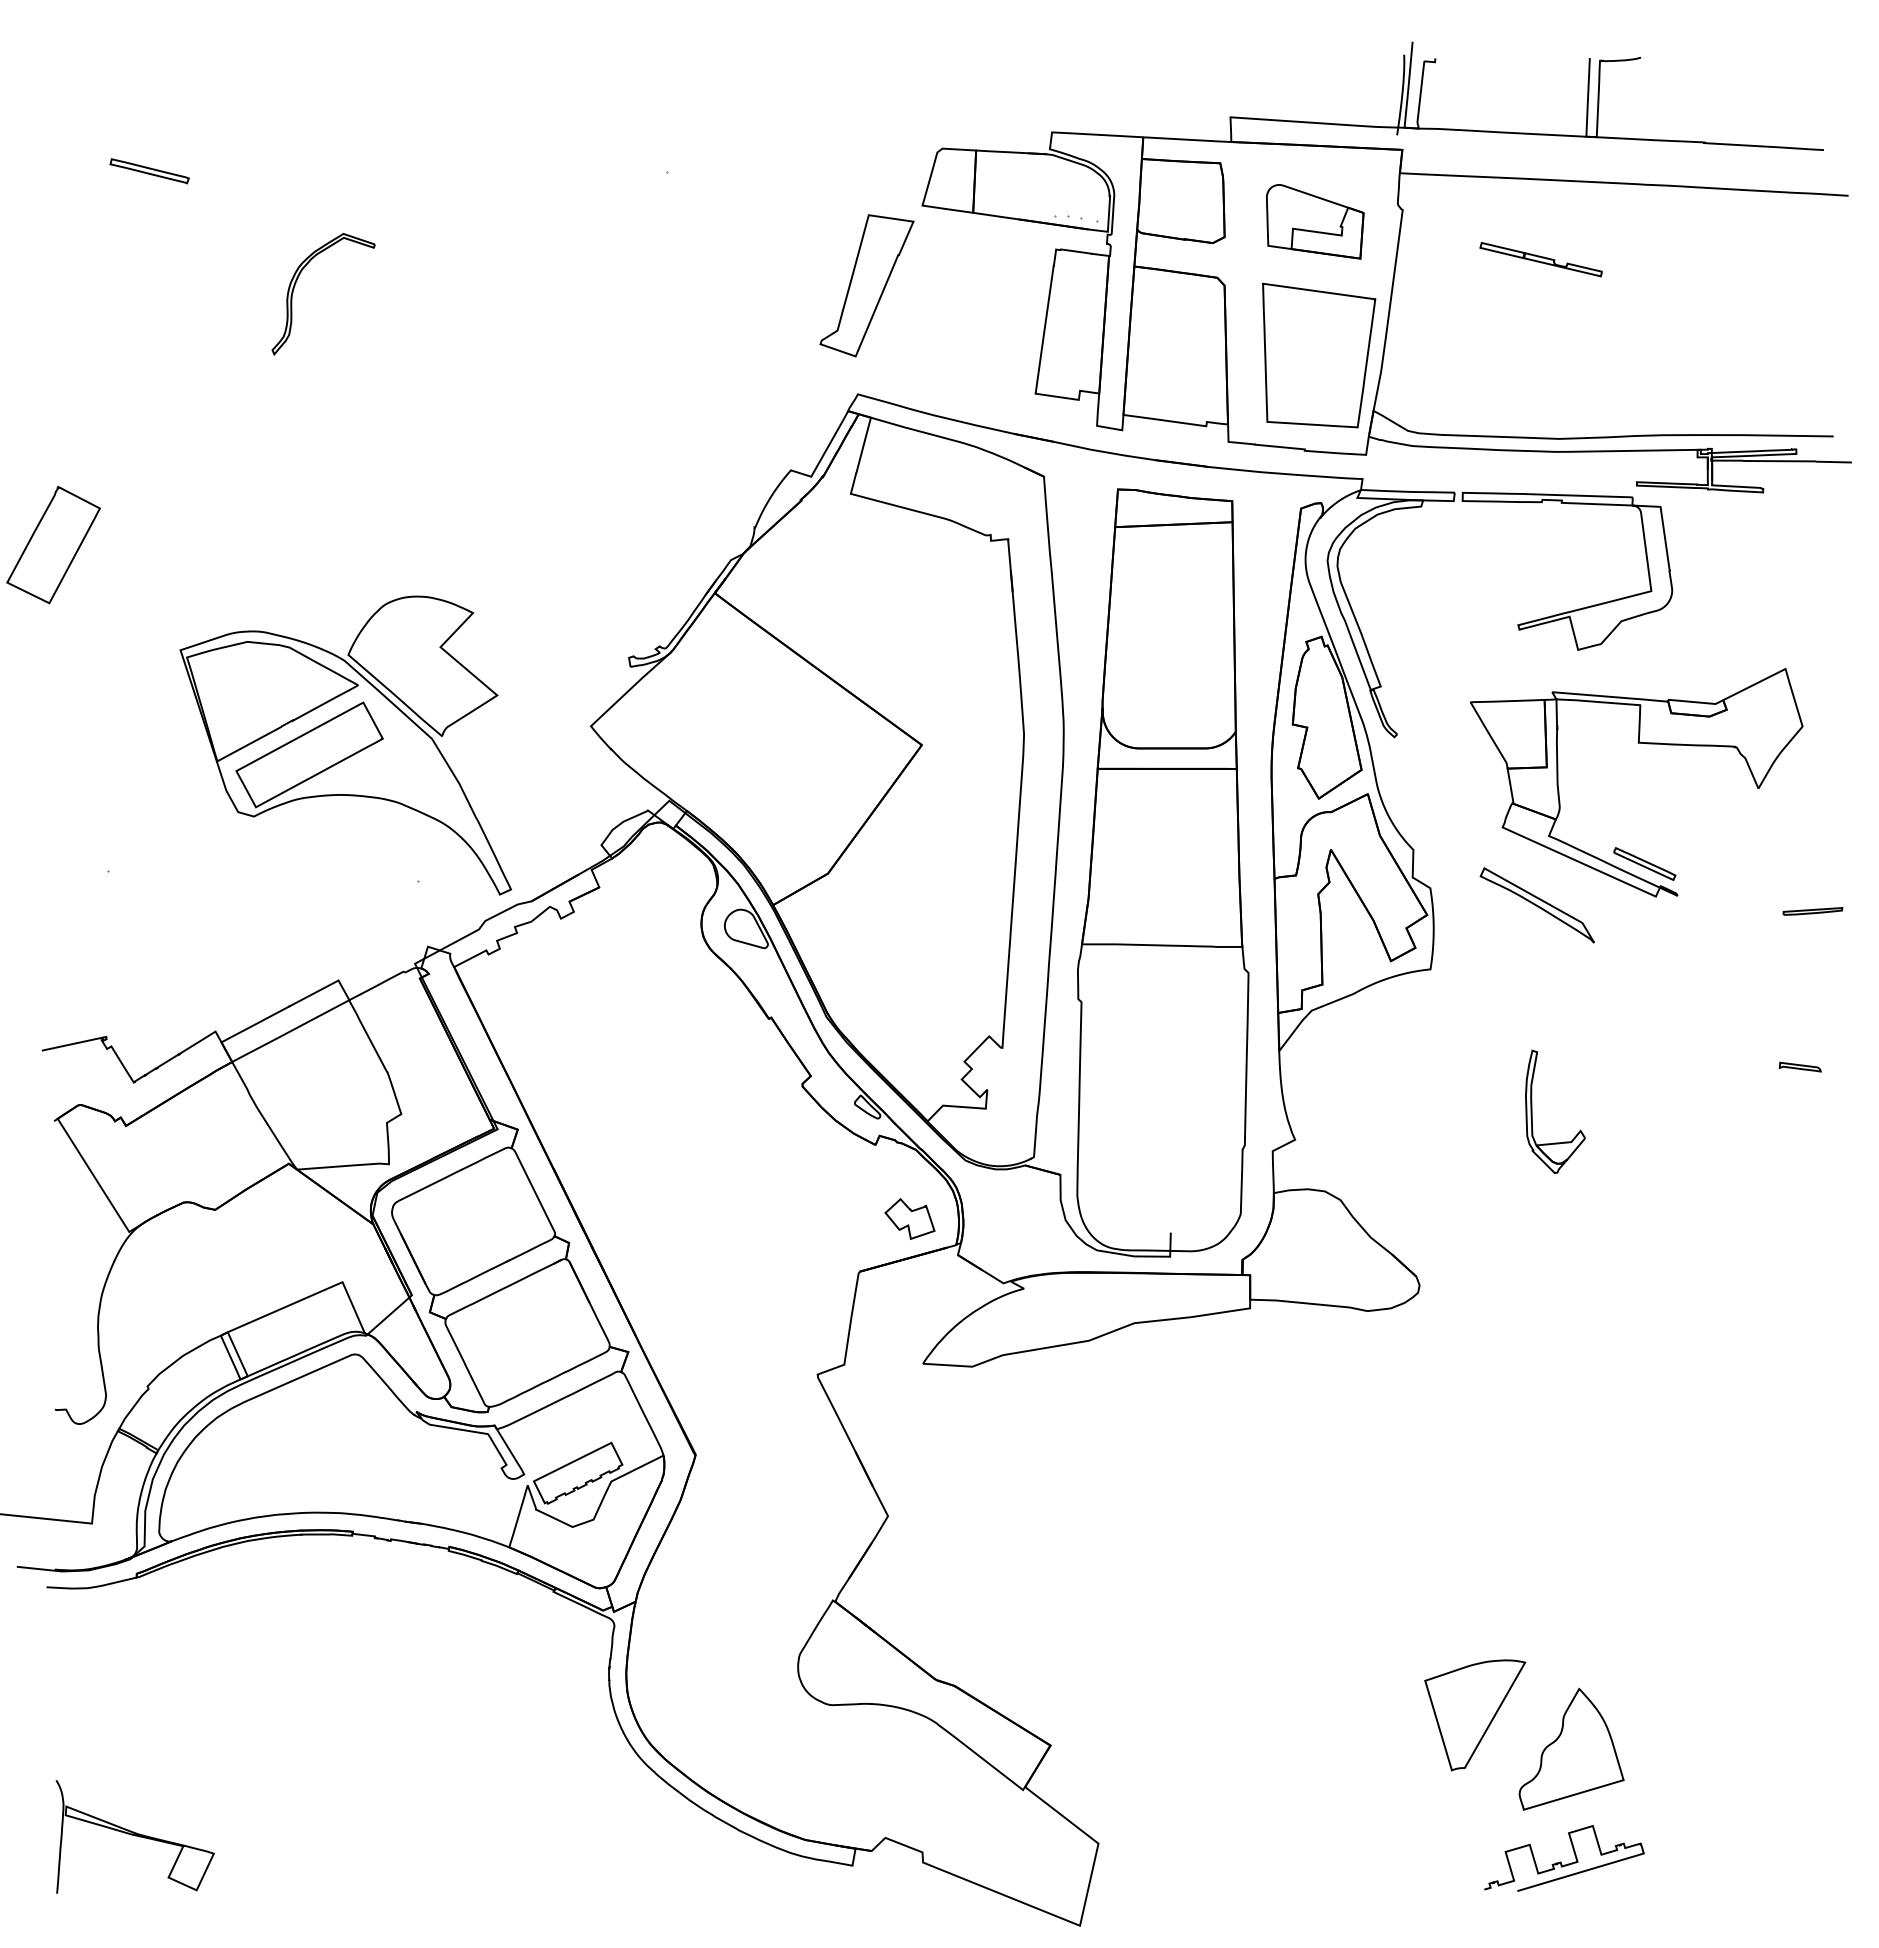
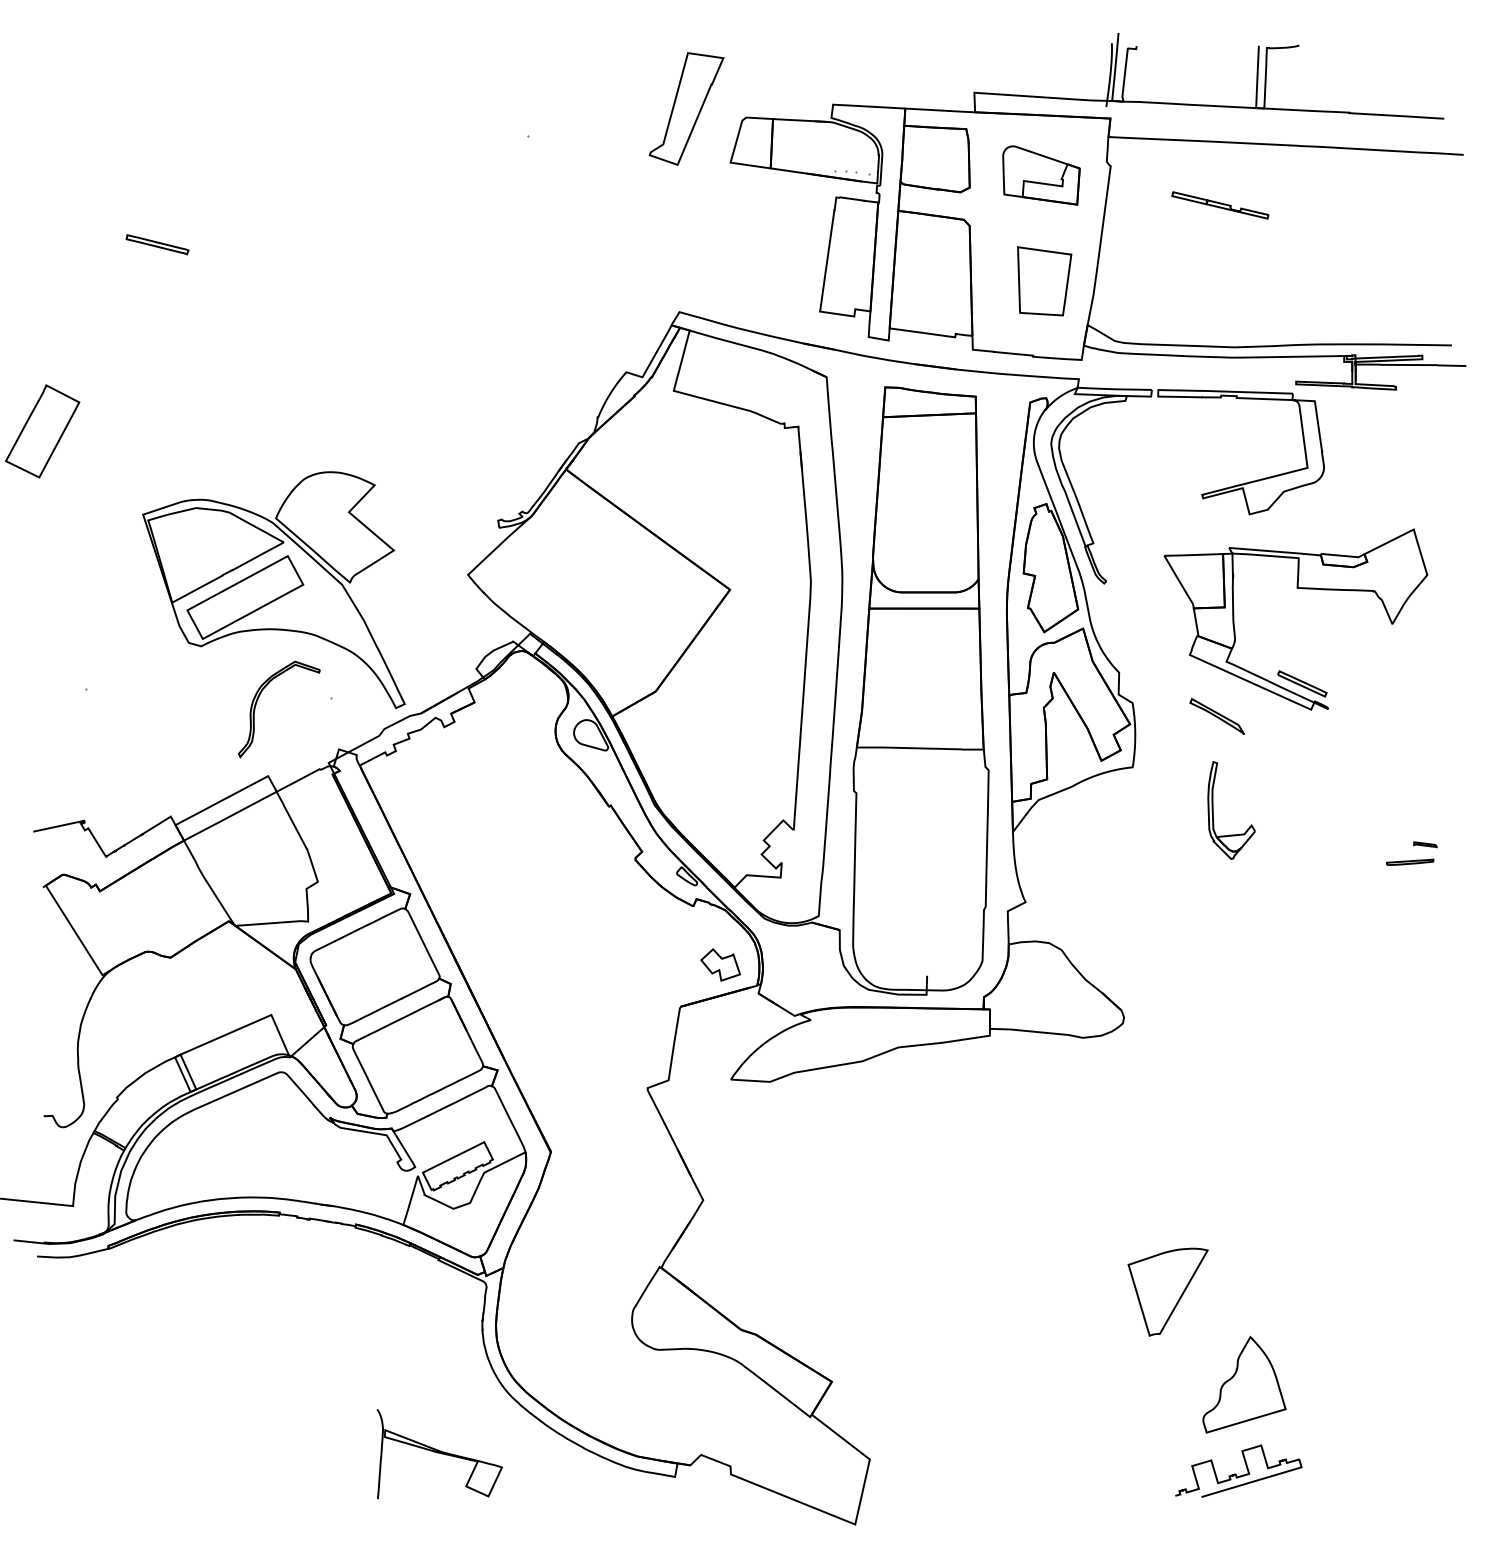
part: (149, 171) -> (157, 244), moved
part: (866, 285) -> (686, 108), moved
part: (295, 286) -> (257, 703), moved
part: (1319, 355) -> (1044, 281), size x0.6
part: (1536, 905) -> (1216, 716), size x0.6
part: (1812, 911) -> (1409, 862), moved
part: (1799, 1066) -> (1424, 844), size x0.7
part: (1532, 1111) -> (1213, 810), moved
part: (1475, 1715) -> (1168, 1292), moved
part: (134, 1836) -> (439, 1453), moved

